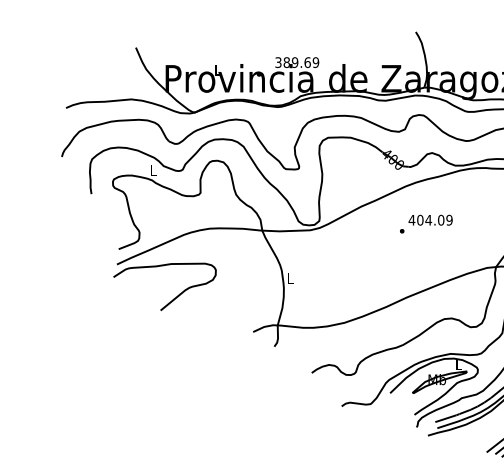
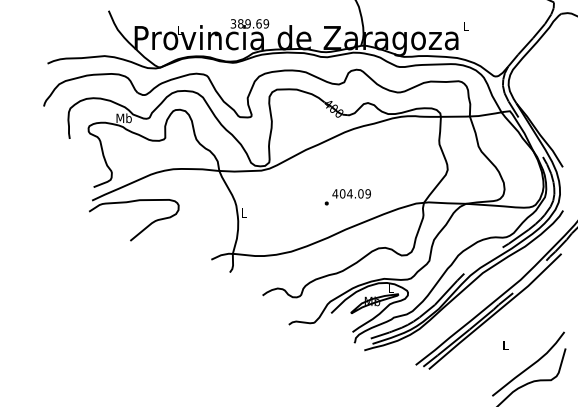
text: (152, 170) -> (123, 118), L -> Mb
text: (425, 224) -> (347, 197), moved

